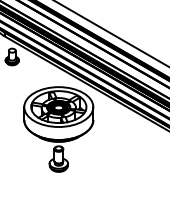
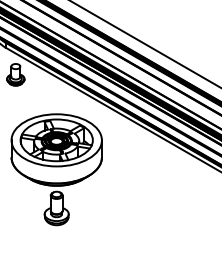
part: (58, 129) -> (56, 169), moved

